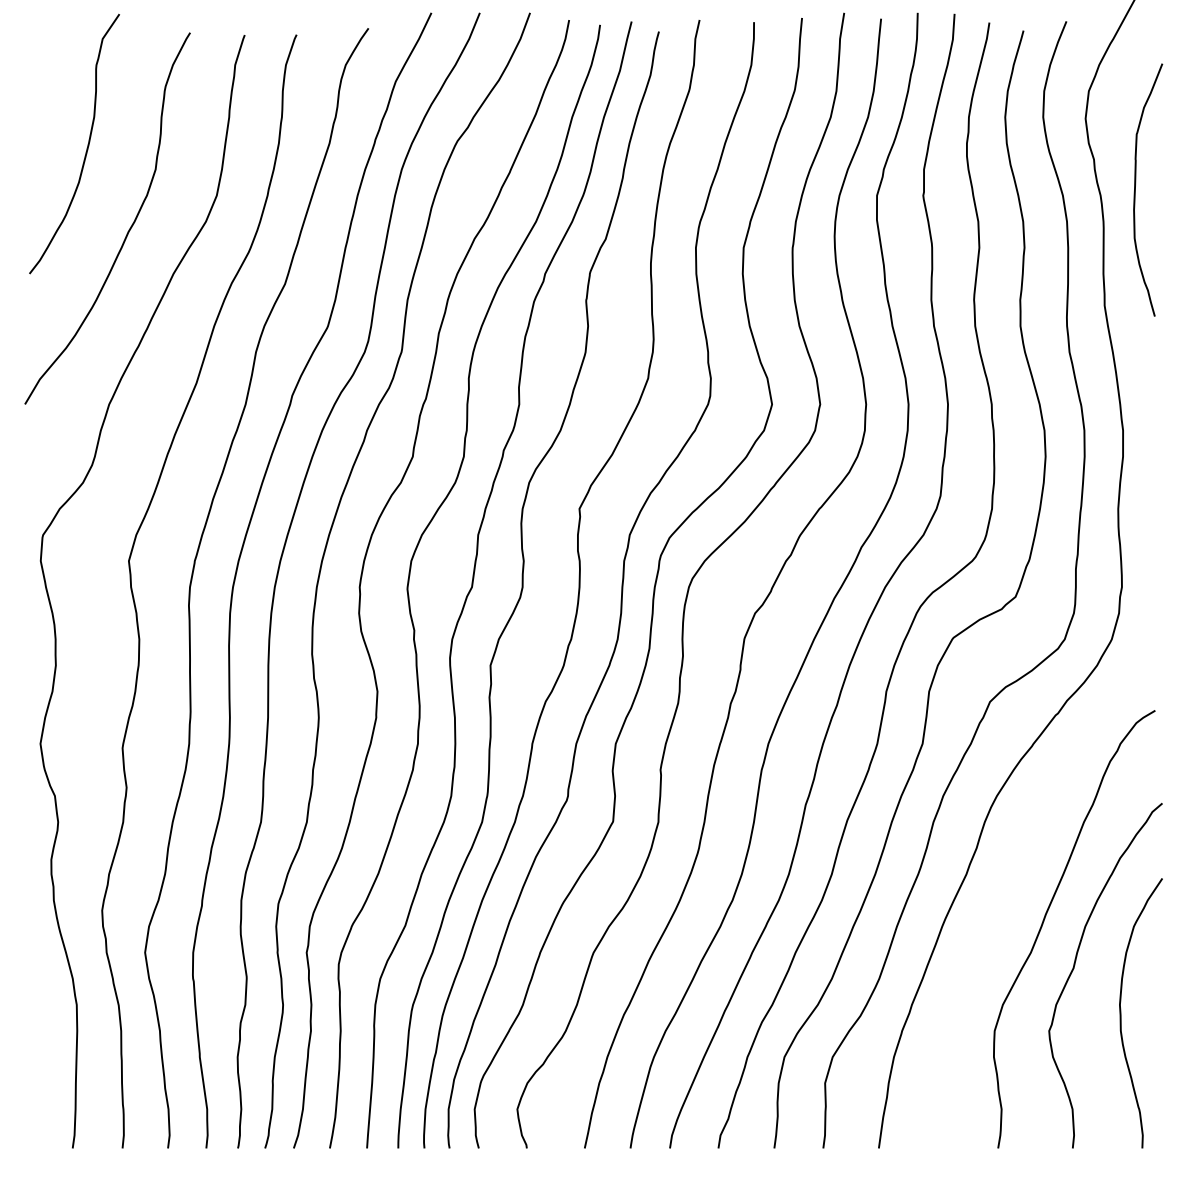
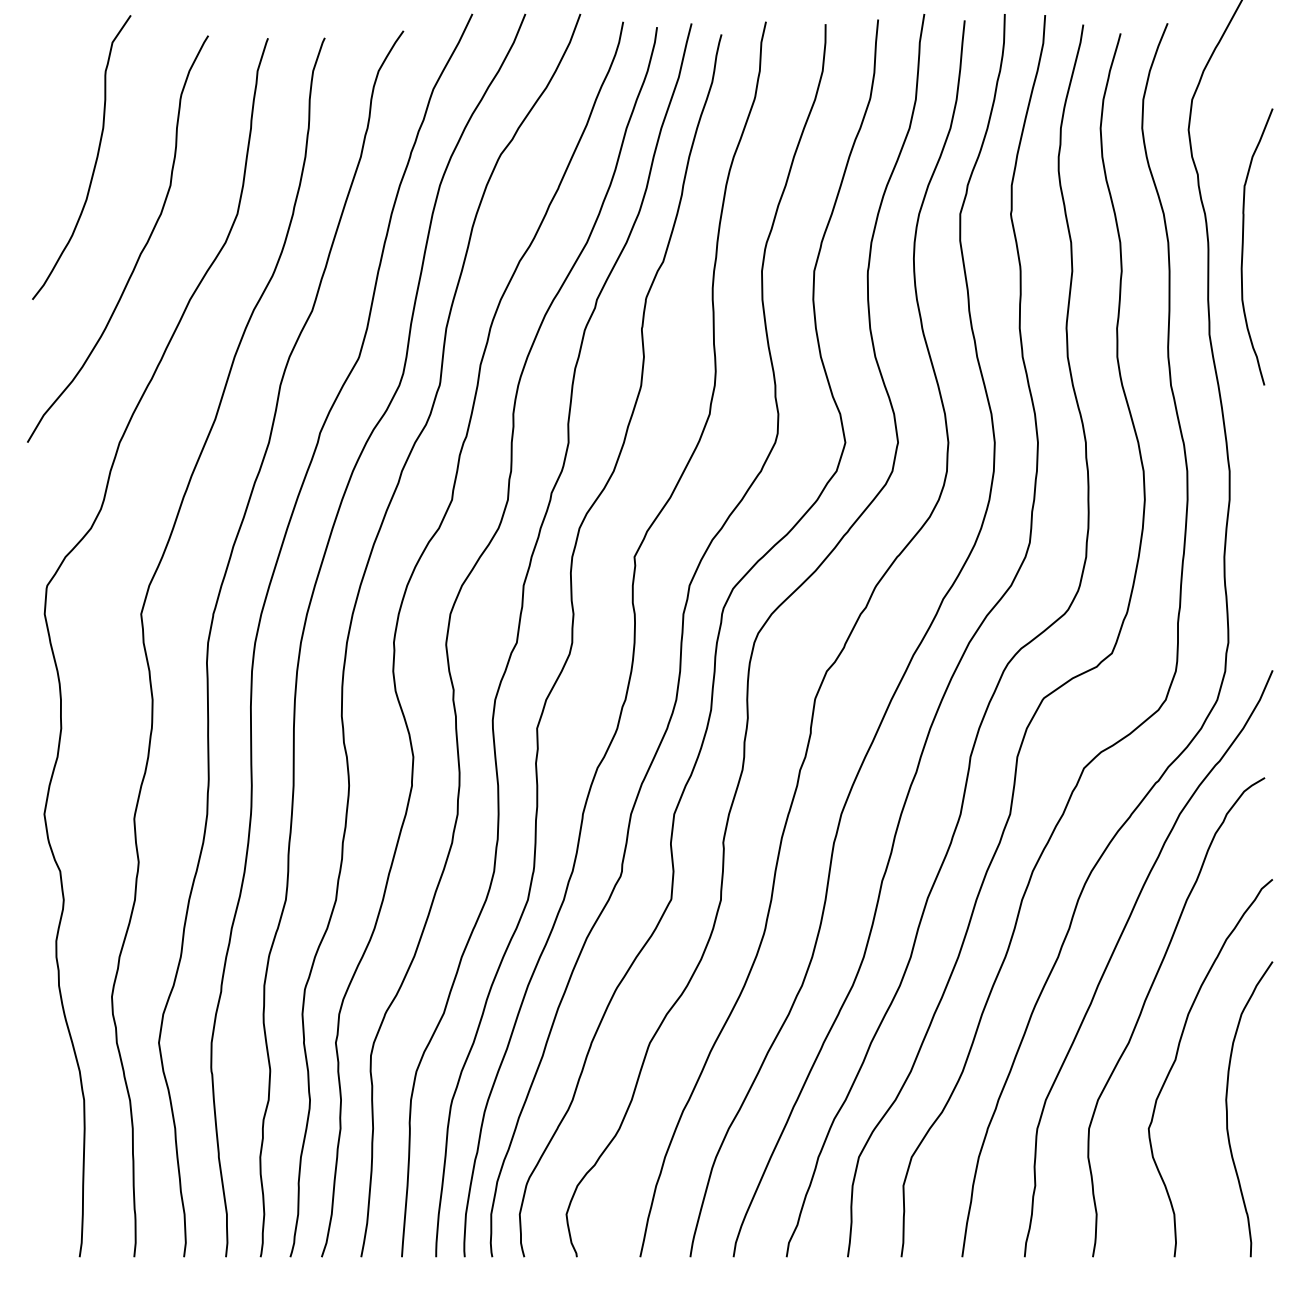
curve: (1135, 189) -> (1243, 246), moved
curve: (1018, 868) -> (1115, 950), added

